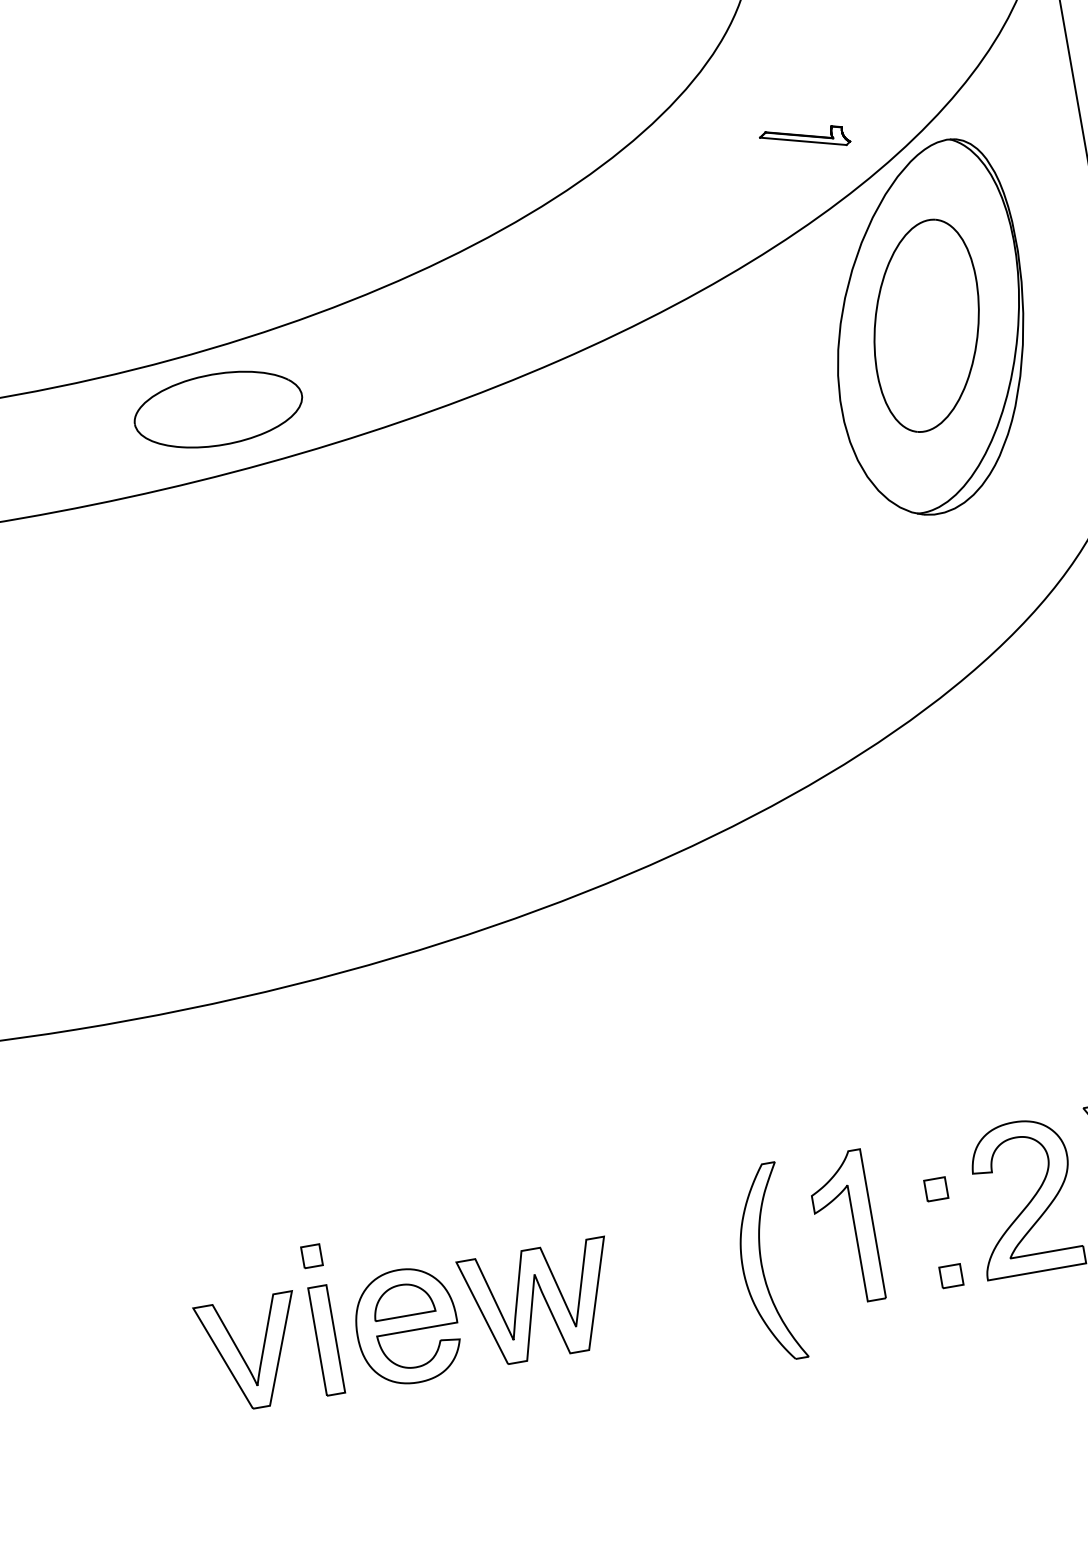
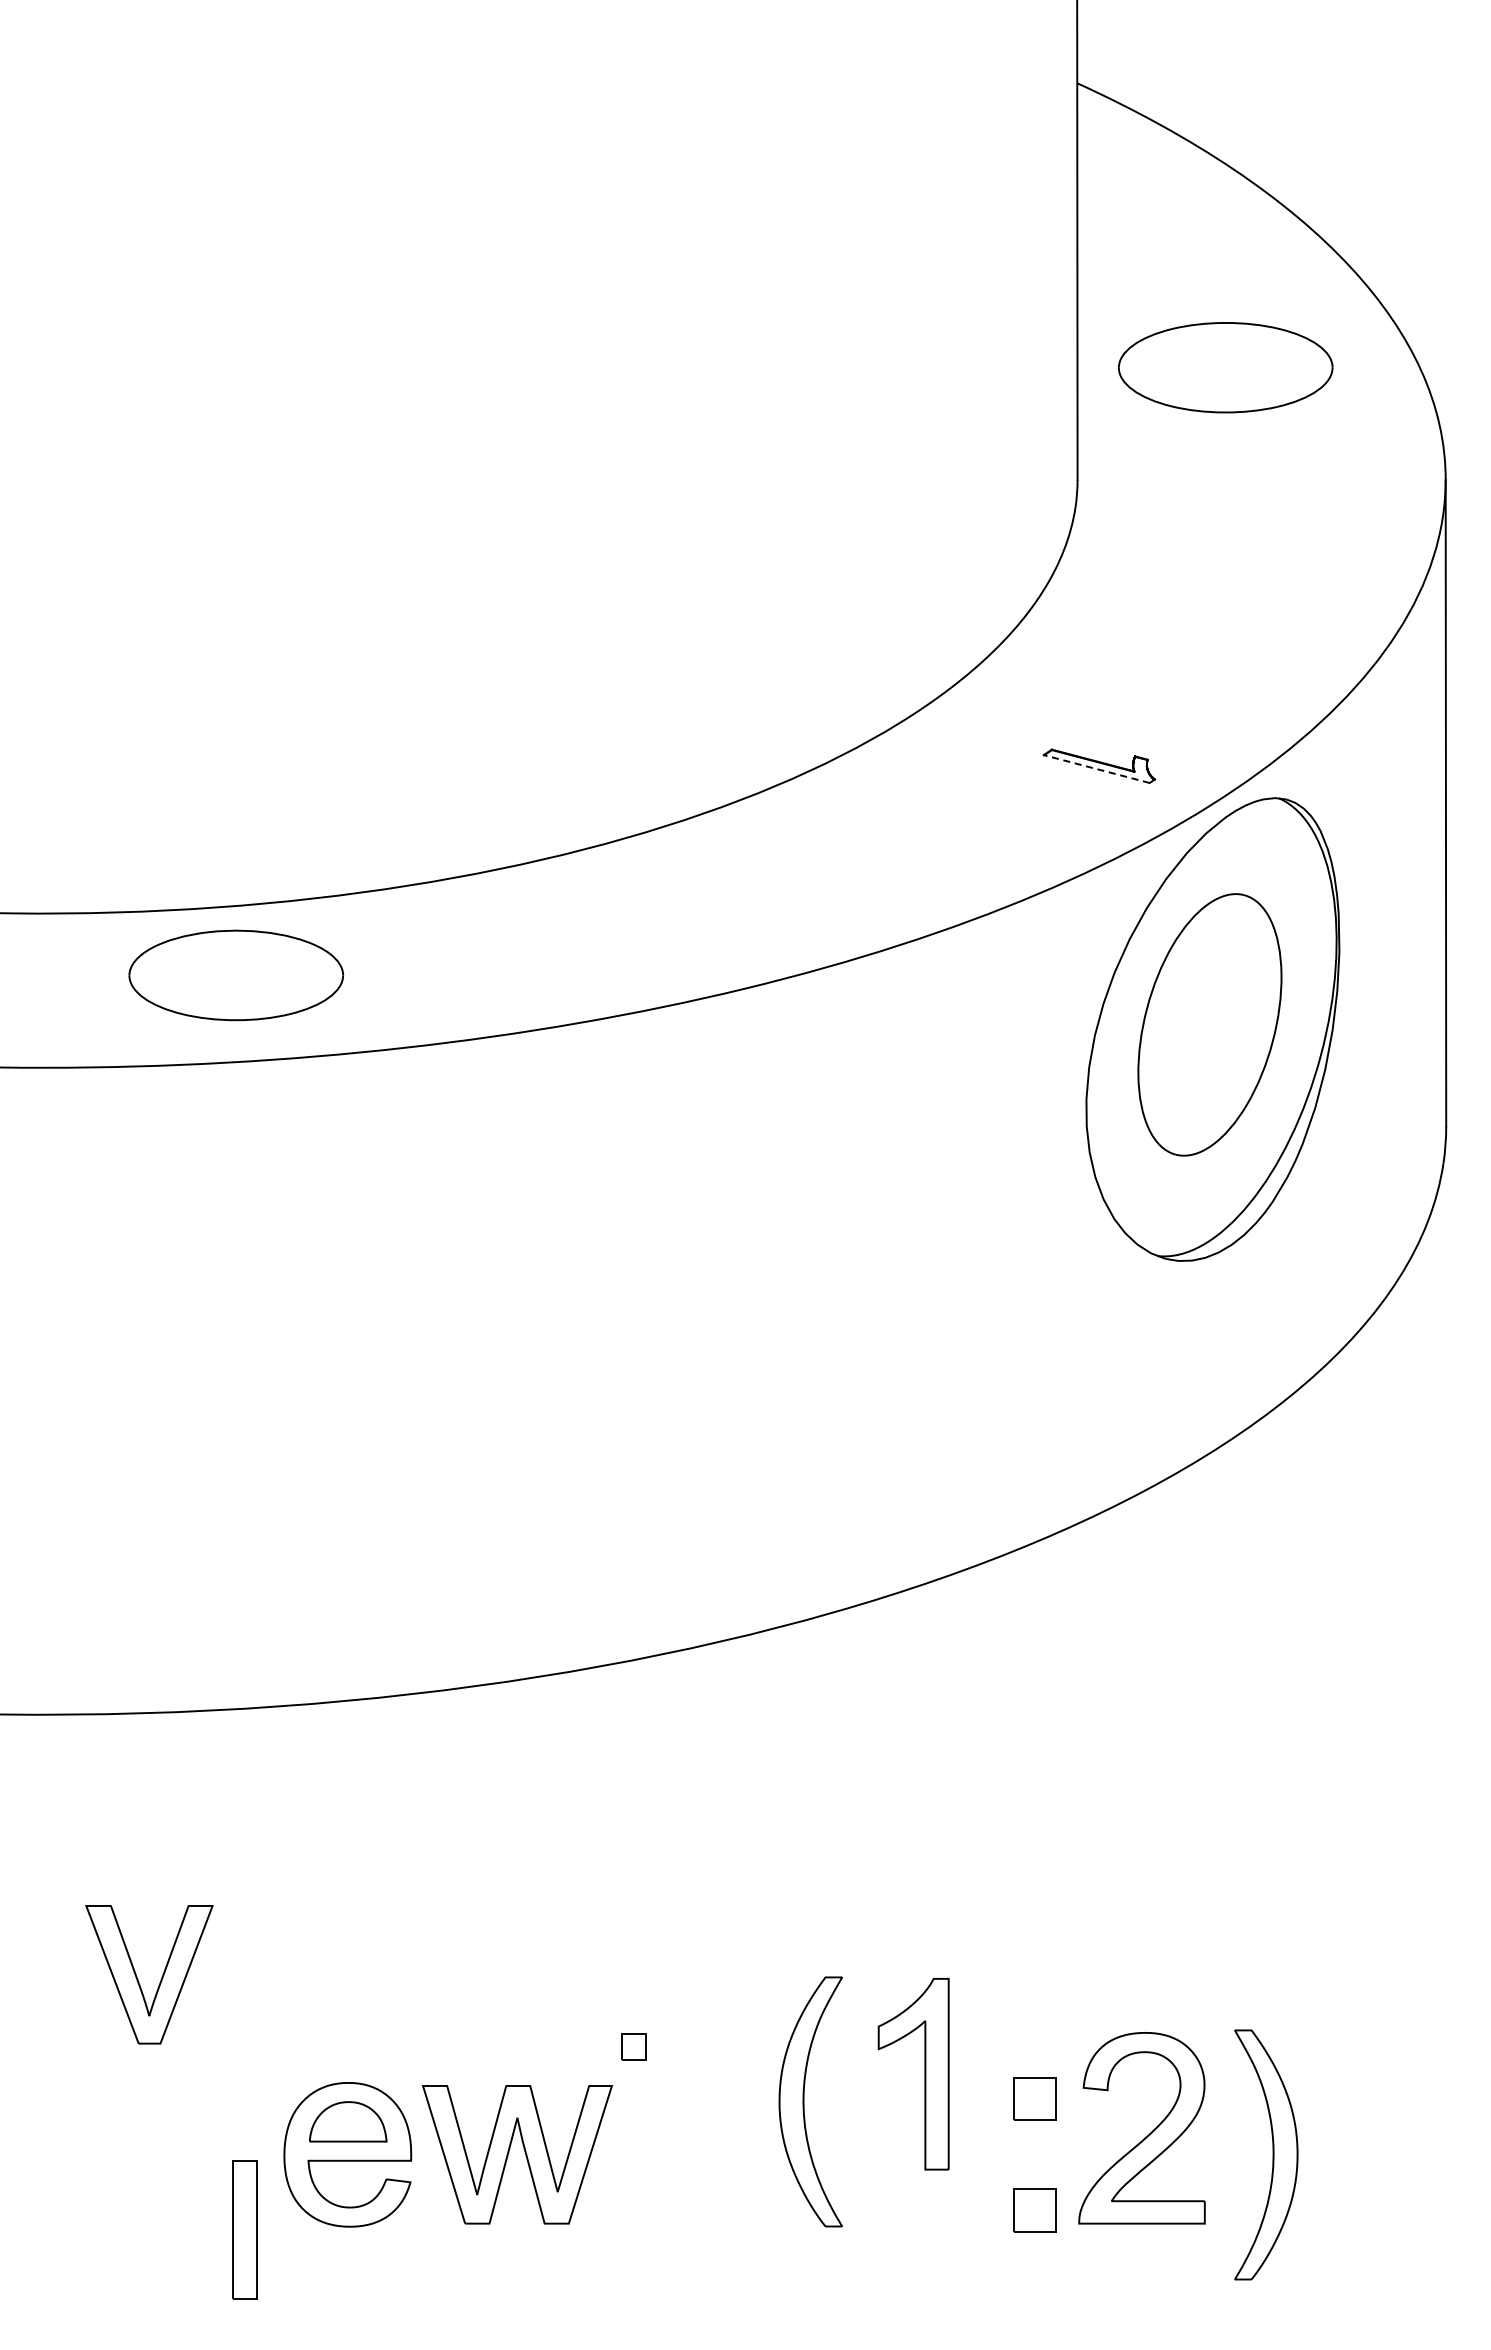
line: (803, 141) -> (1096, 769), solid -> dashed
part: (217, 409) -> (235, 975), moved
part: (936, 1189) -> (1034, 2099), size x1.6
part: (854, 1227) -> (924, 2074), moved
part: (311, 1255) -> (633, 2046), moved
part: (767, 1263) -> (810, 2101), moved
part: (951, 1276) -> (1034, 2210), size x1.6
part: (326, 1340) -> (244, 2229), moved
part: (244, 1358) -> (138, 1979), moved

